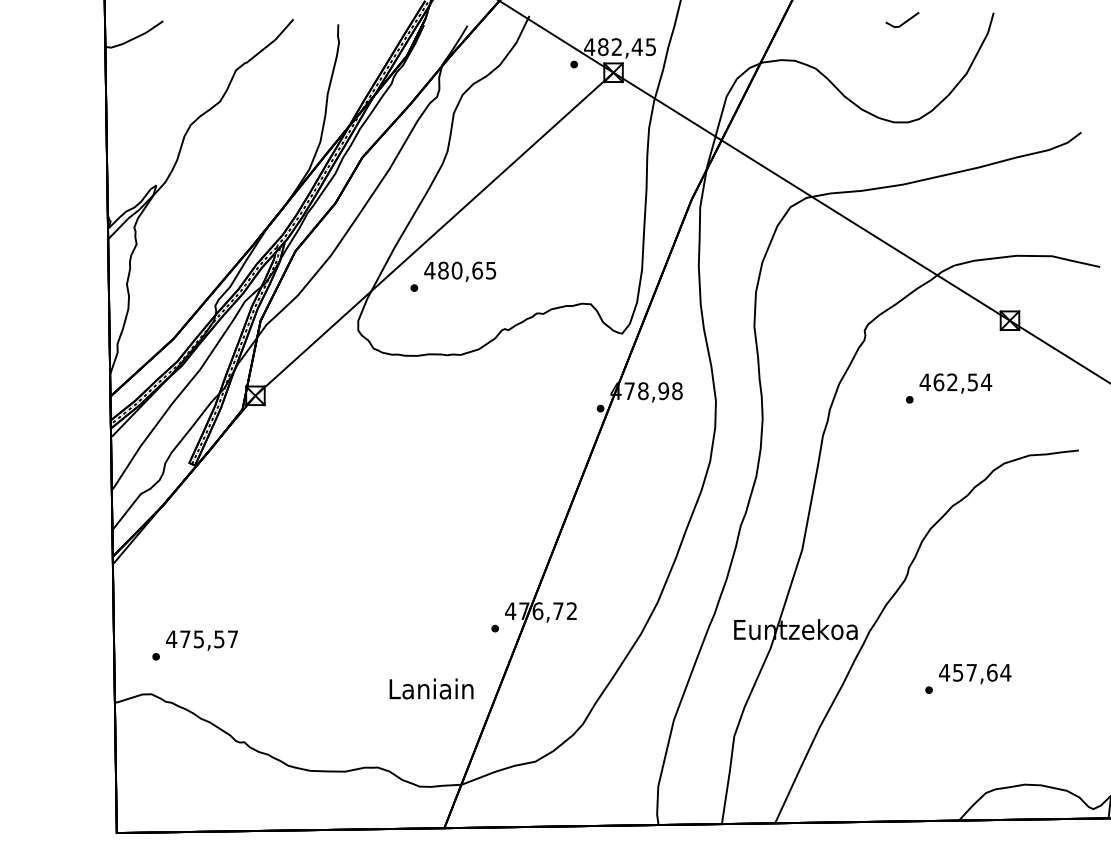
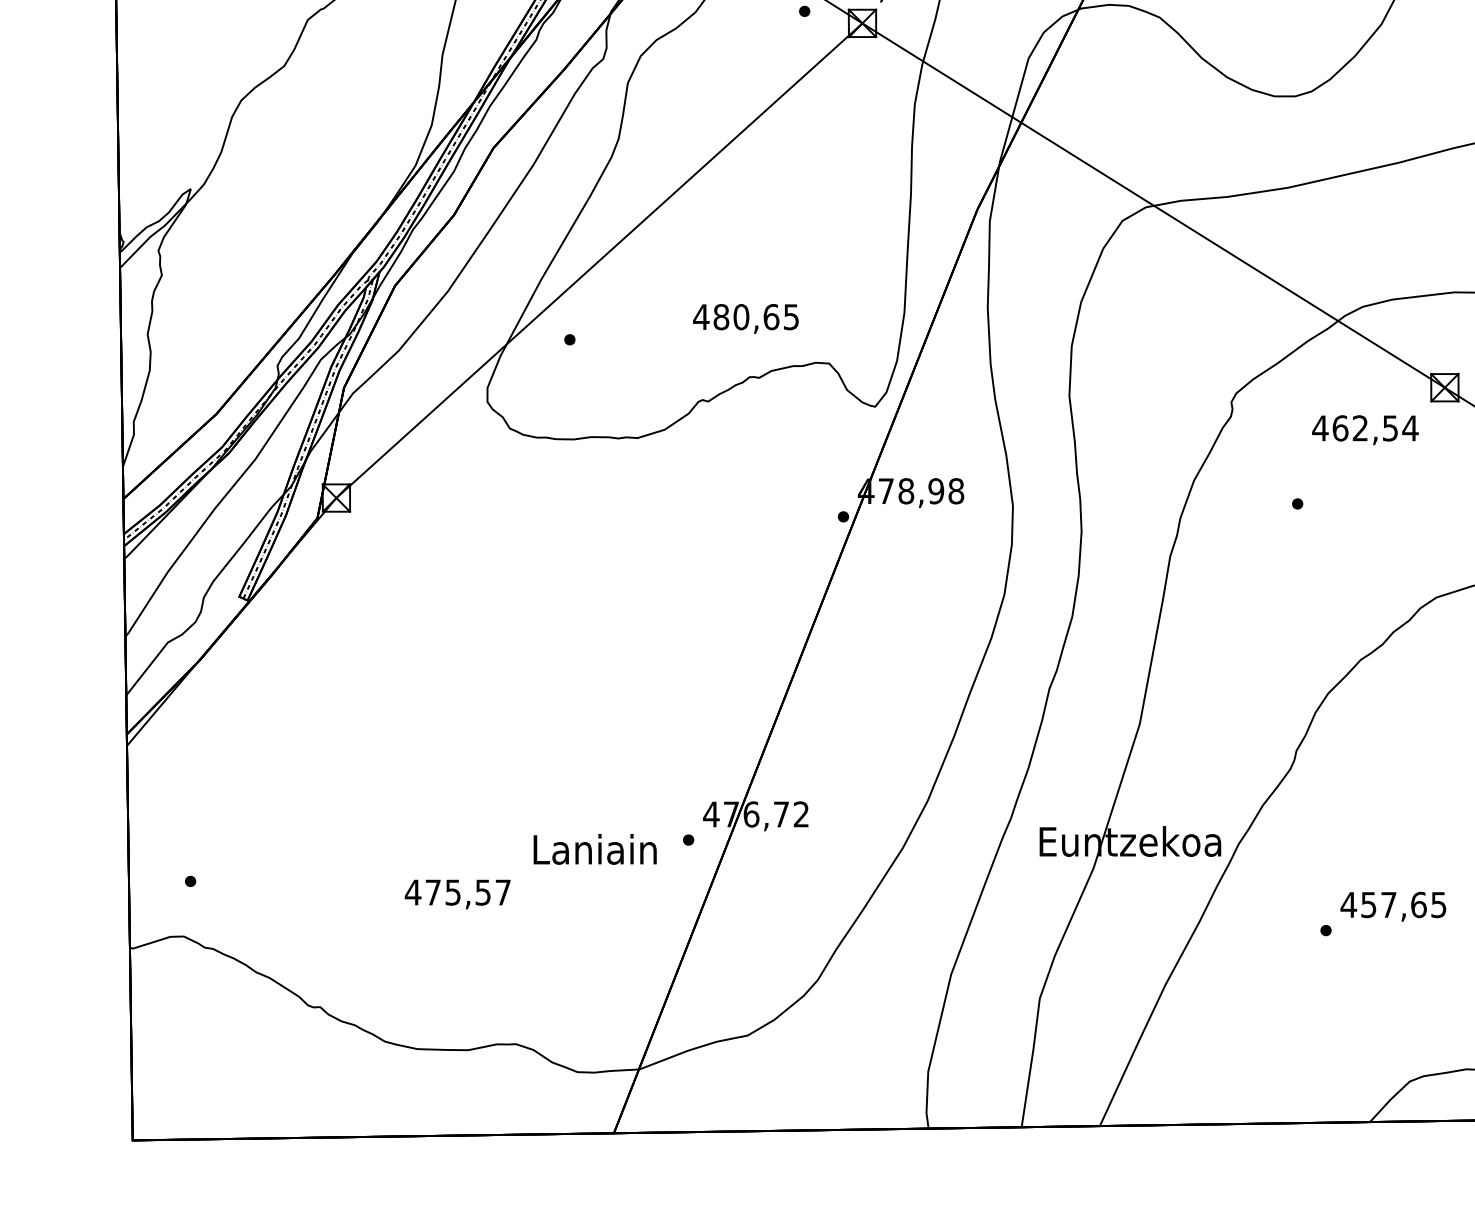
text: (460, 271) -> (746, 318), moved
text: (955, 383) -> (1364, 430), moved
text: (201, 640) -> (456, 894), moved
text: (1005, 672) -> (1438, 904), 457,64 -> 457,65
text: (431, 688) -> (595, 848), moved

